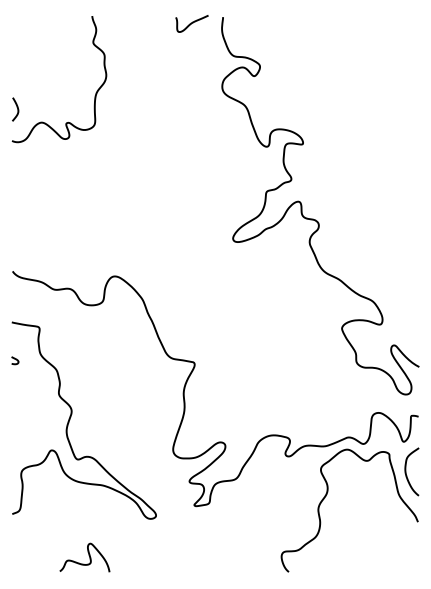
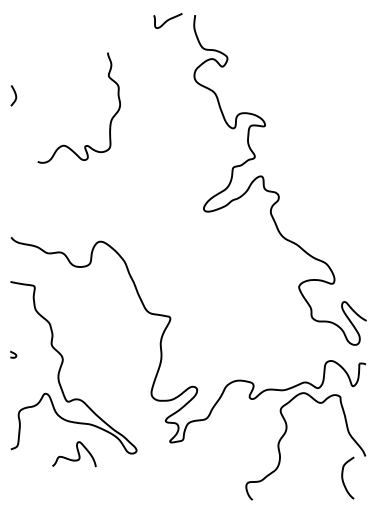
curve: (95, 92) -> (110, 119), moved
curve: (15, 359) -> (13, 353), moved
curve: (406, 471) -> (343, 477), moved
curve: (88, 555) -> (77, 452), moved

